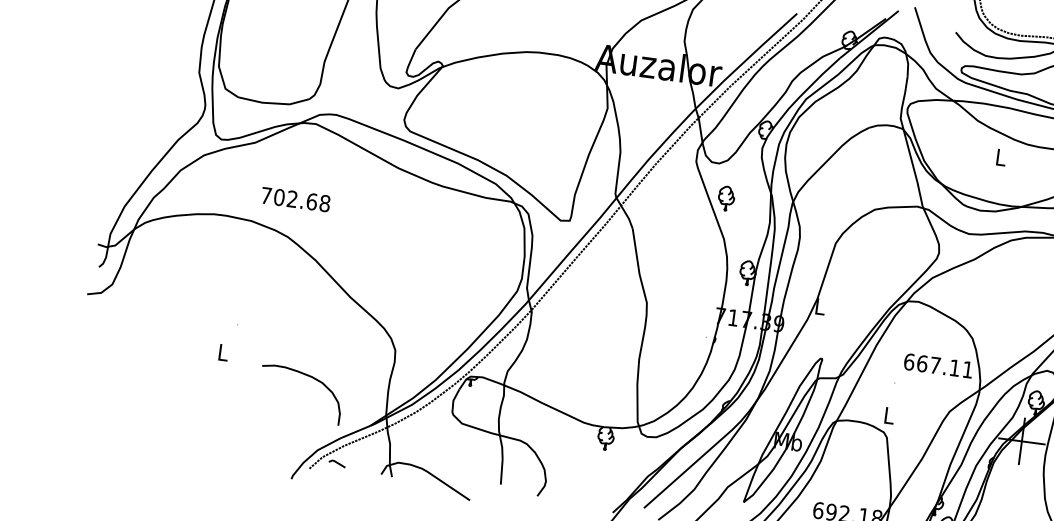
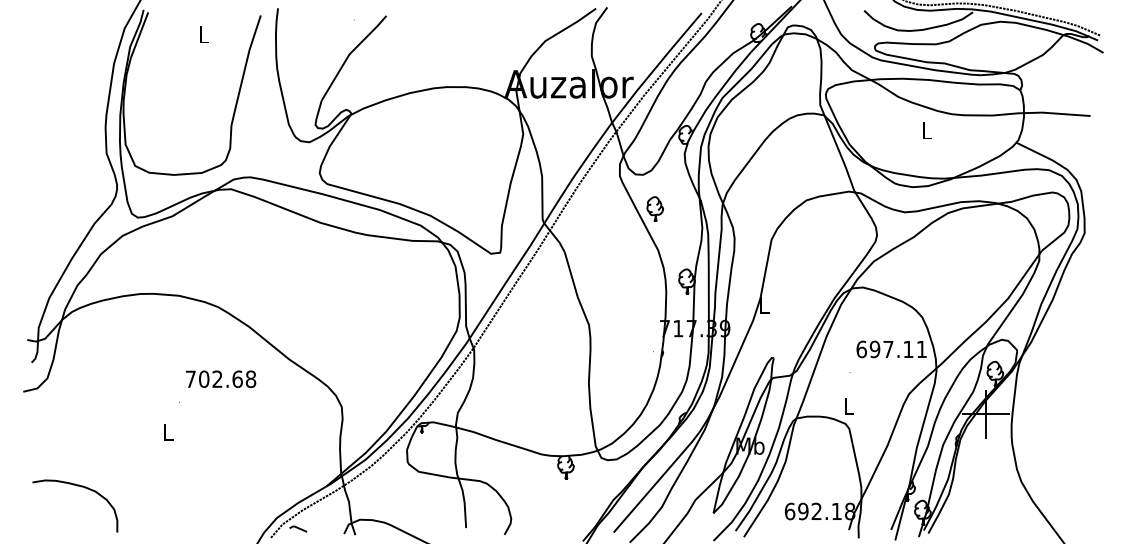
text: (296, 198) -> (221, 378), moved
text: (921, 363) -> (874, 349), 667.11 -> 697.11
curve: (309, 377) -> (81, 487), moved

